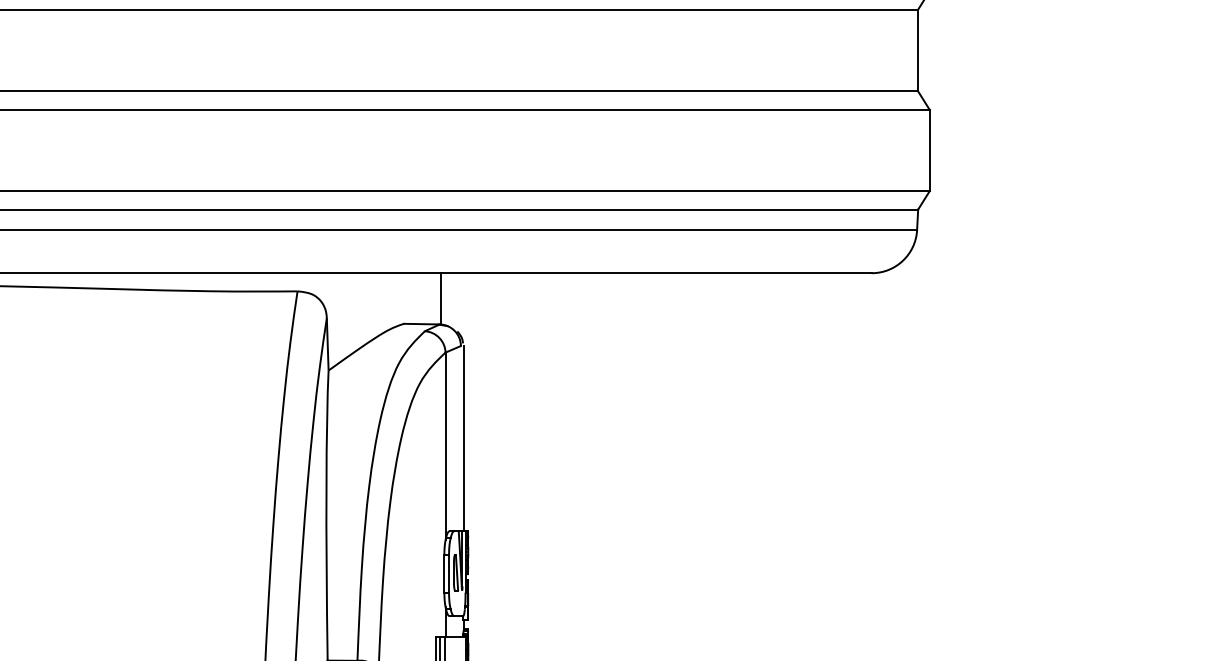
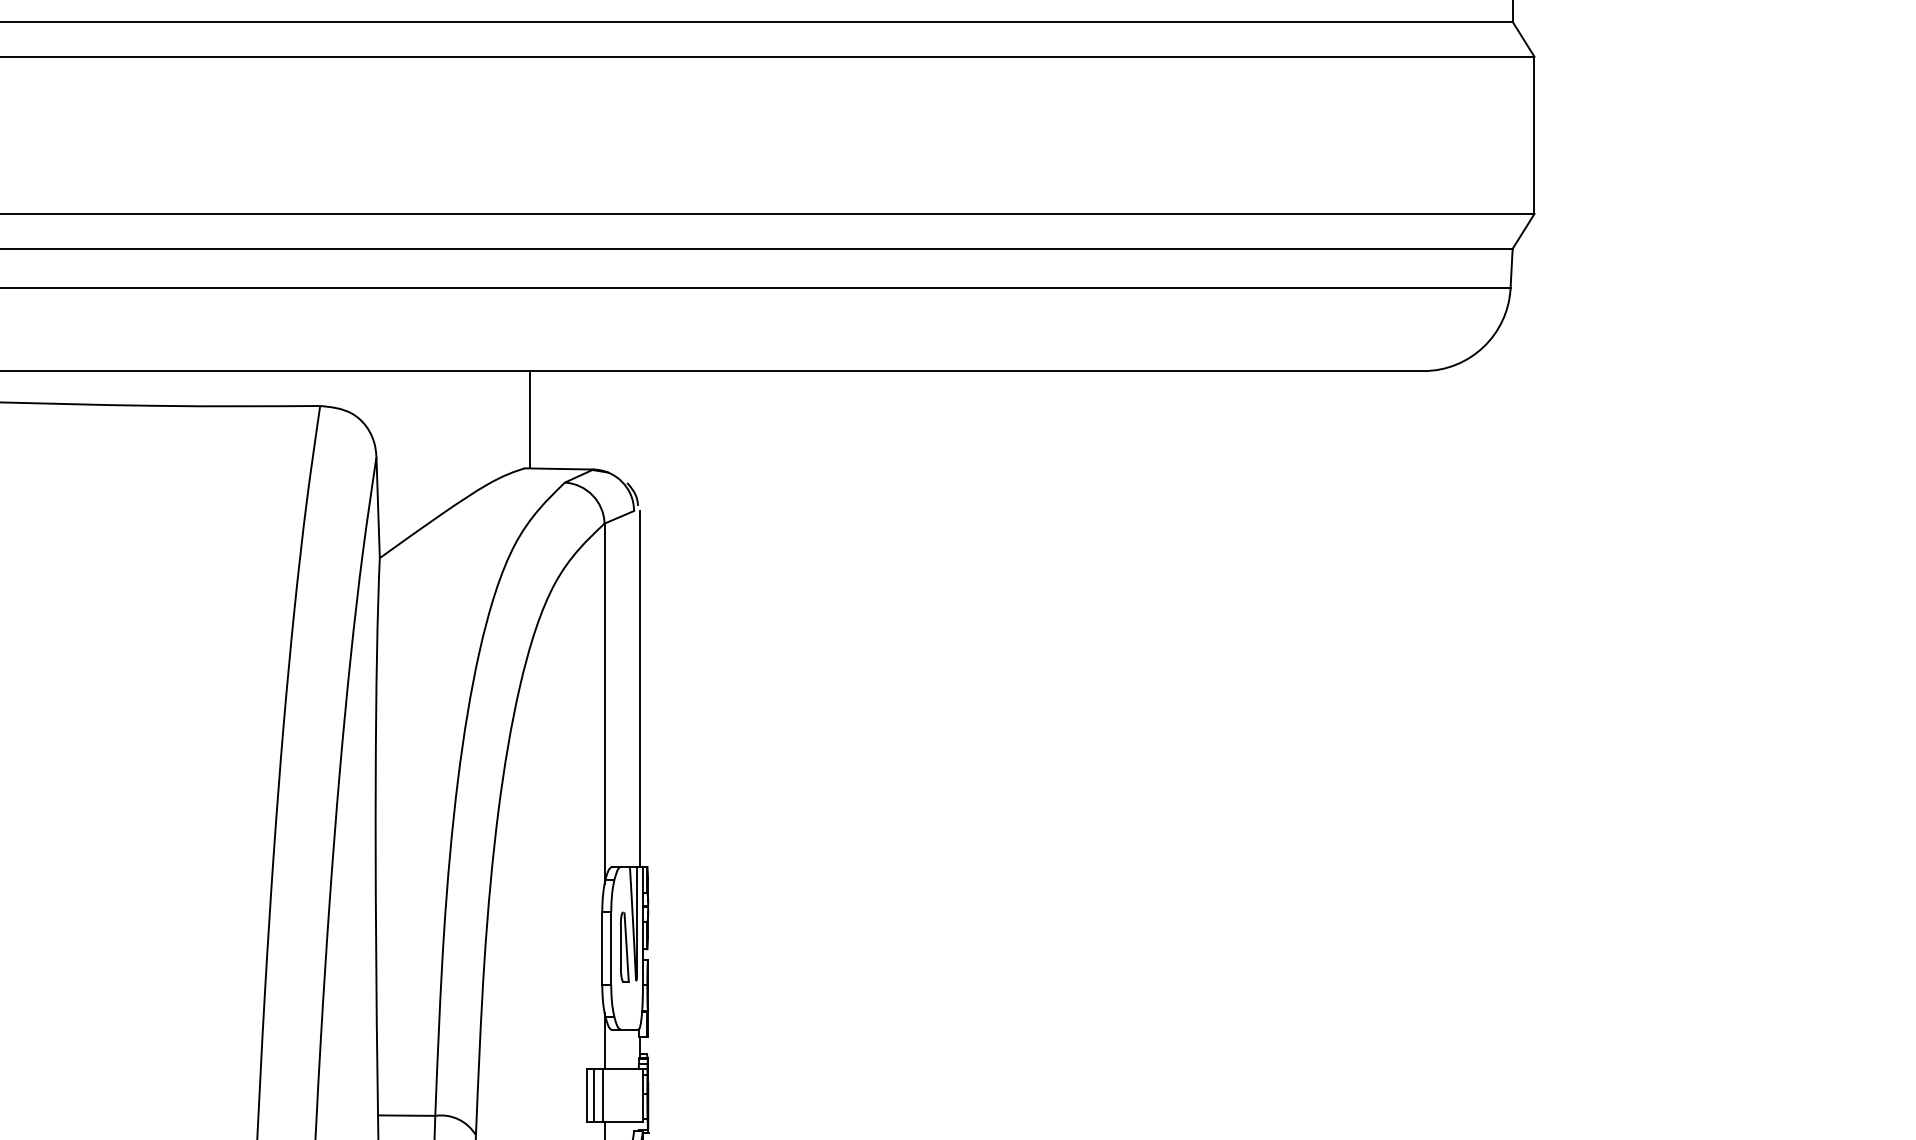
line: (440, 298) -> (529, 419), moved

